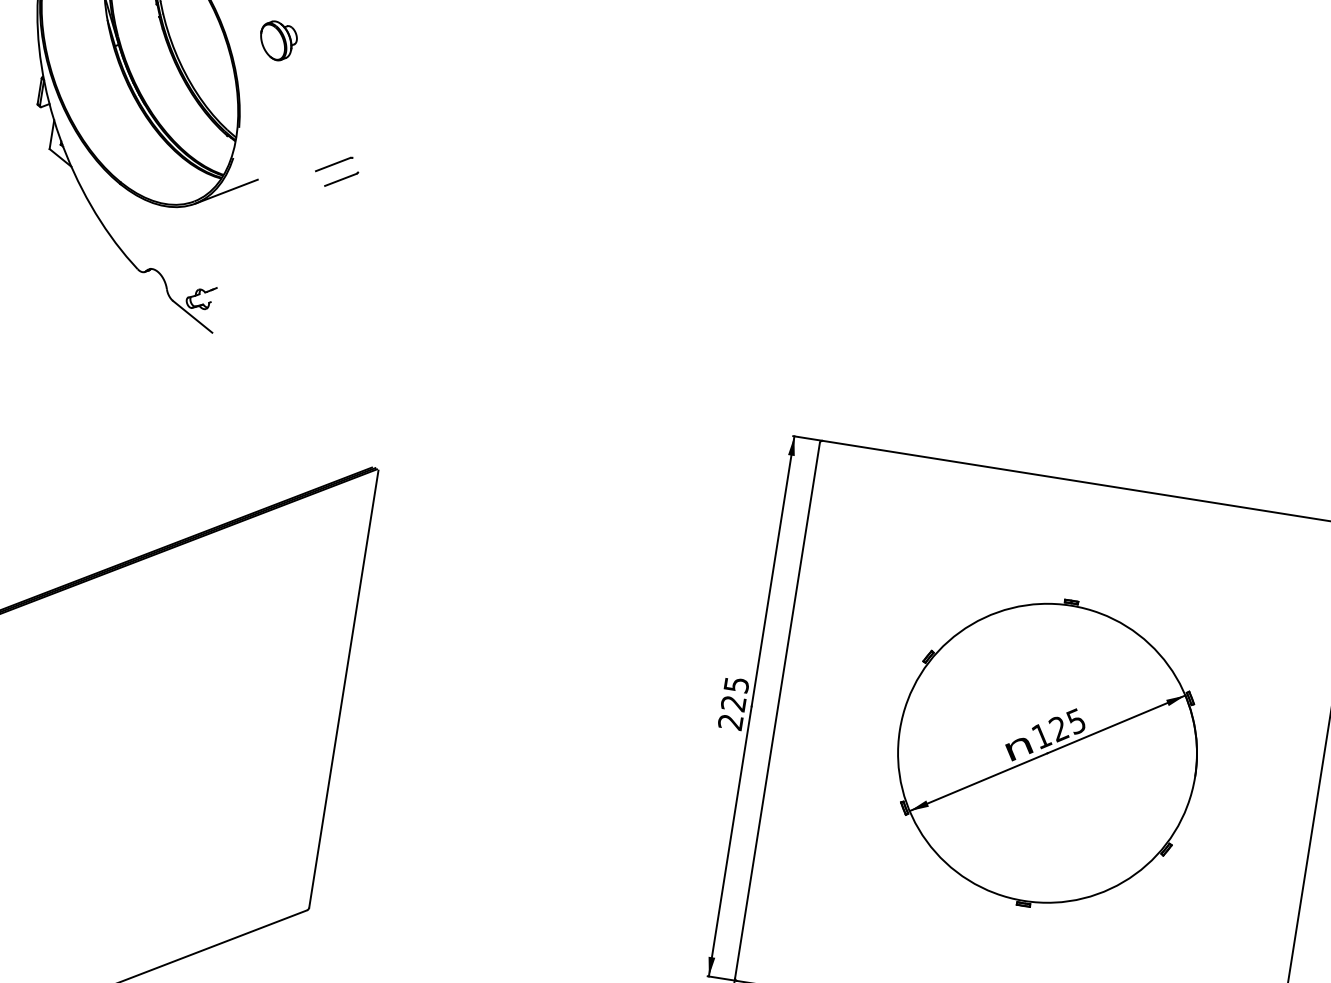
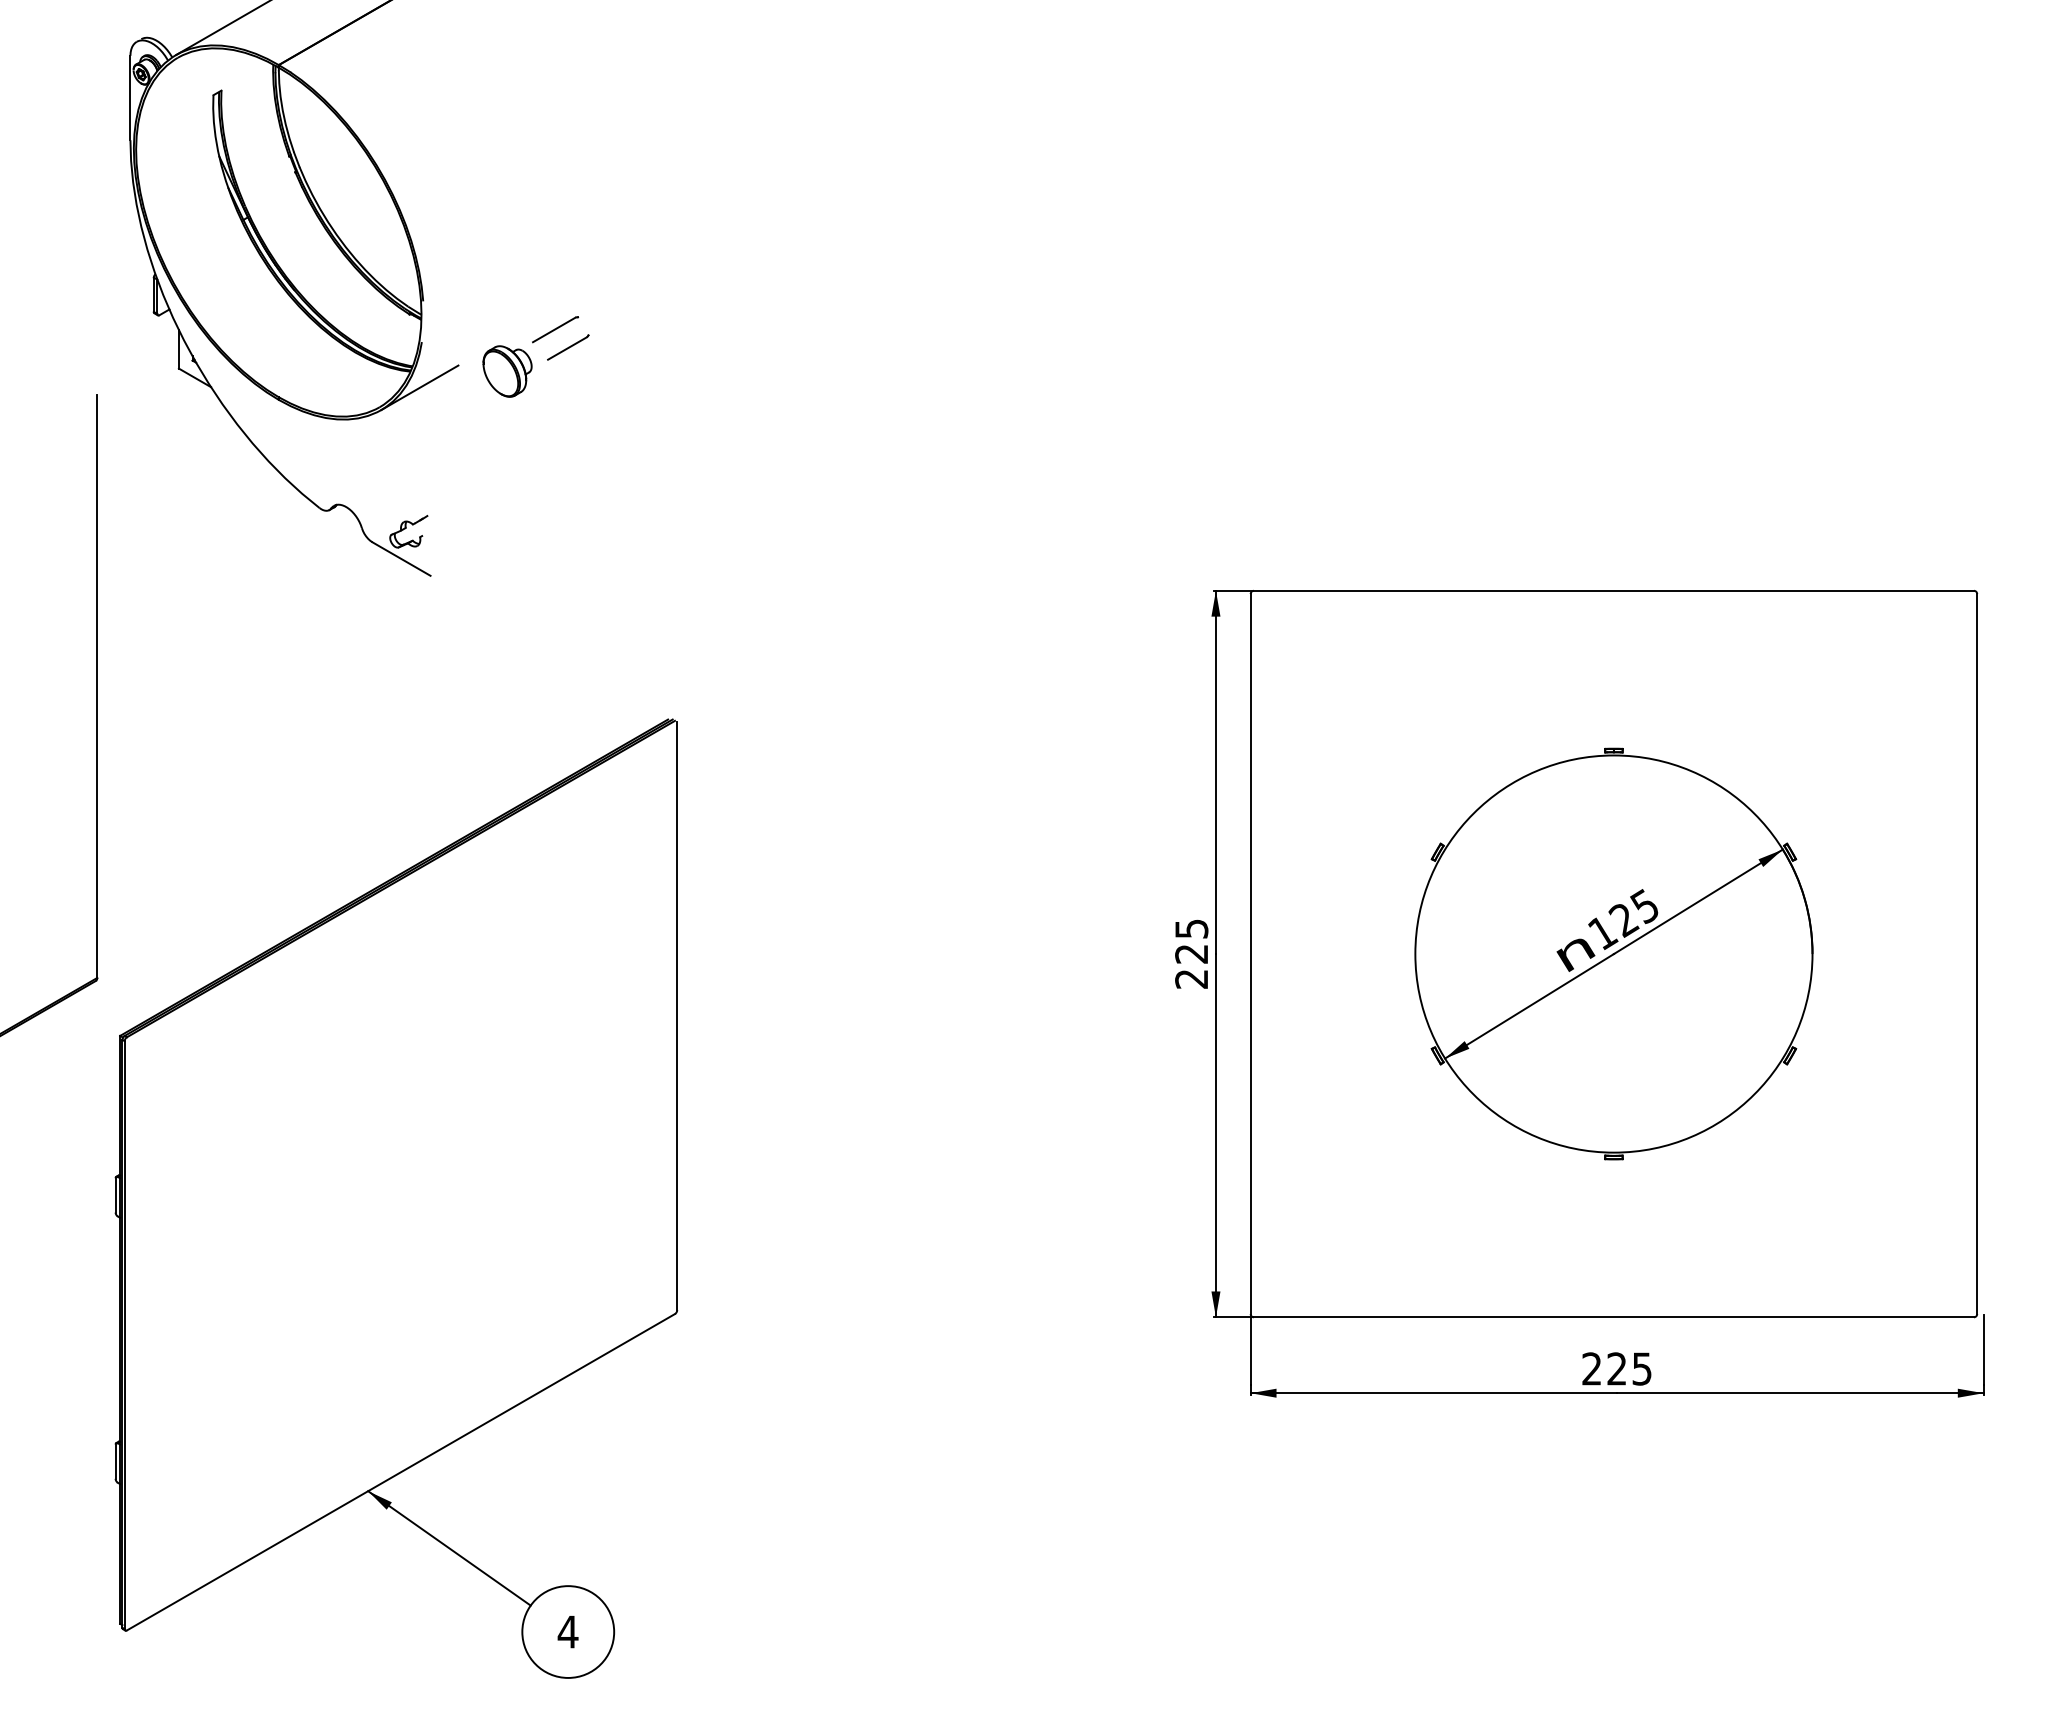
part: (278, 41) -> (507, 371), moved

